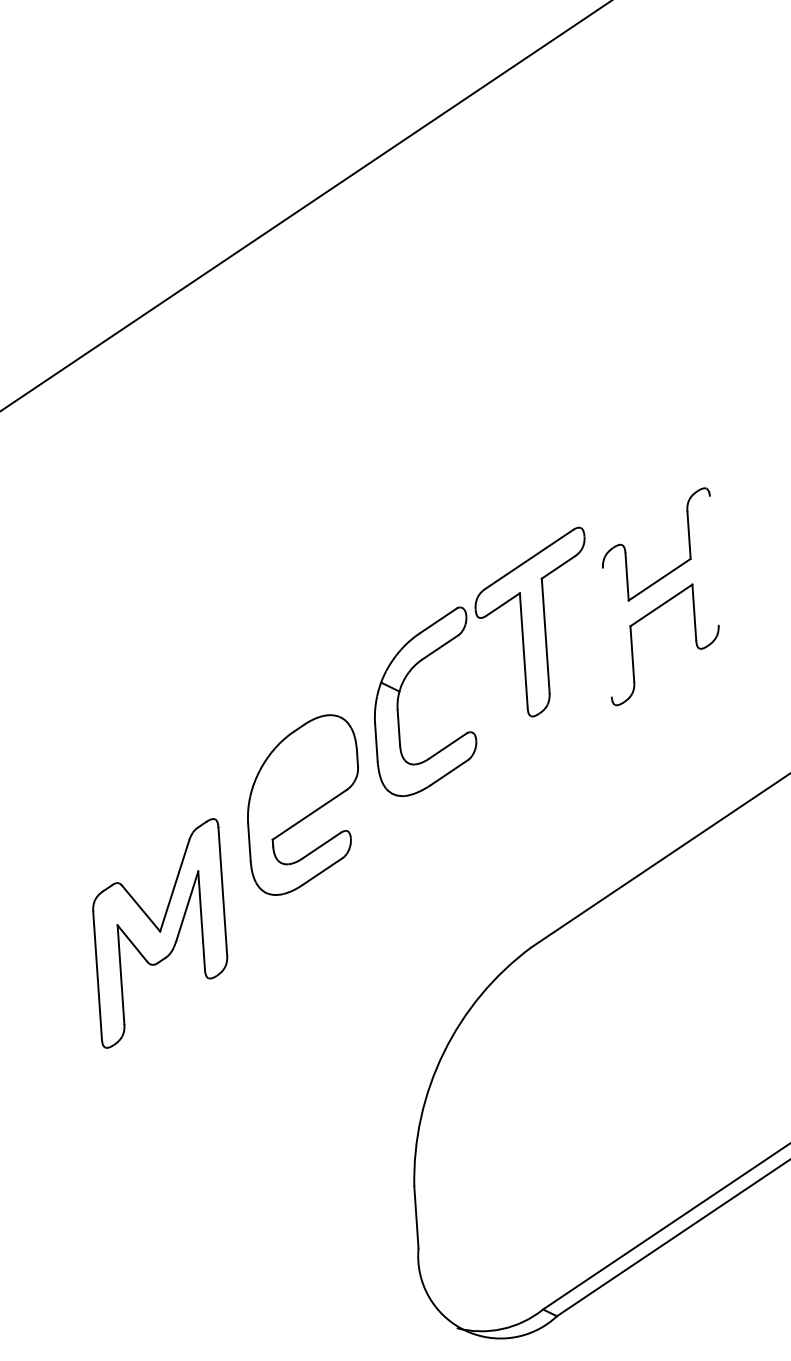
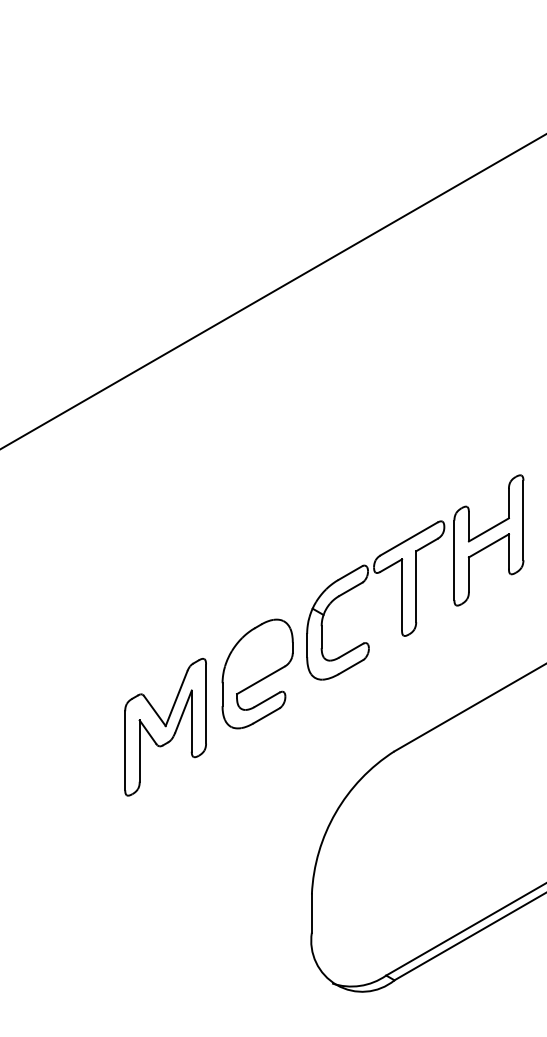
line: (714, 560) -> (523, 520), added
line: (607, 632) -> (454, 560), added
part: (460, 636) -> (363, 583), moved
part: (303, 804) -> (257, 673), moved

